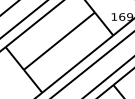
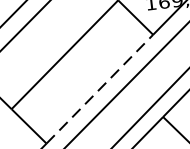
line: (77, 64) -> (99, 89), solid -> dashed

